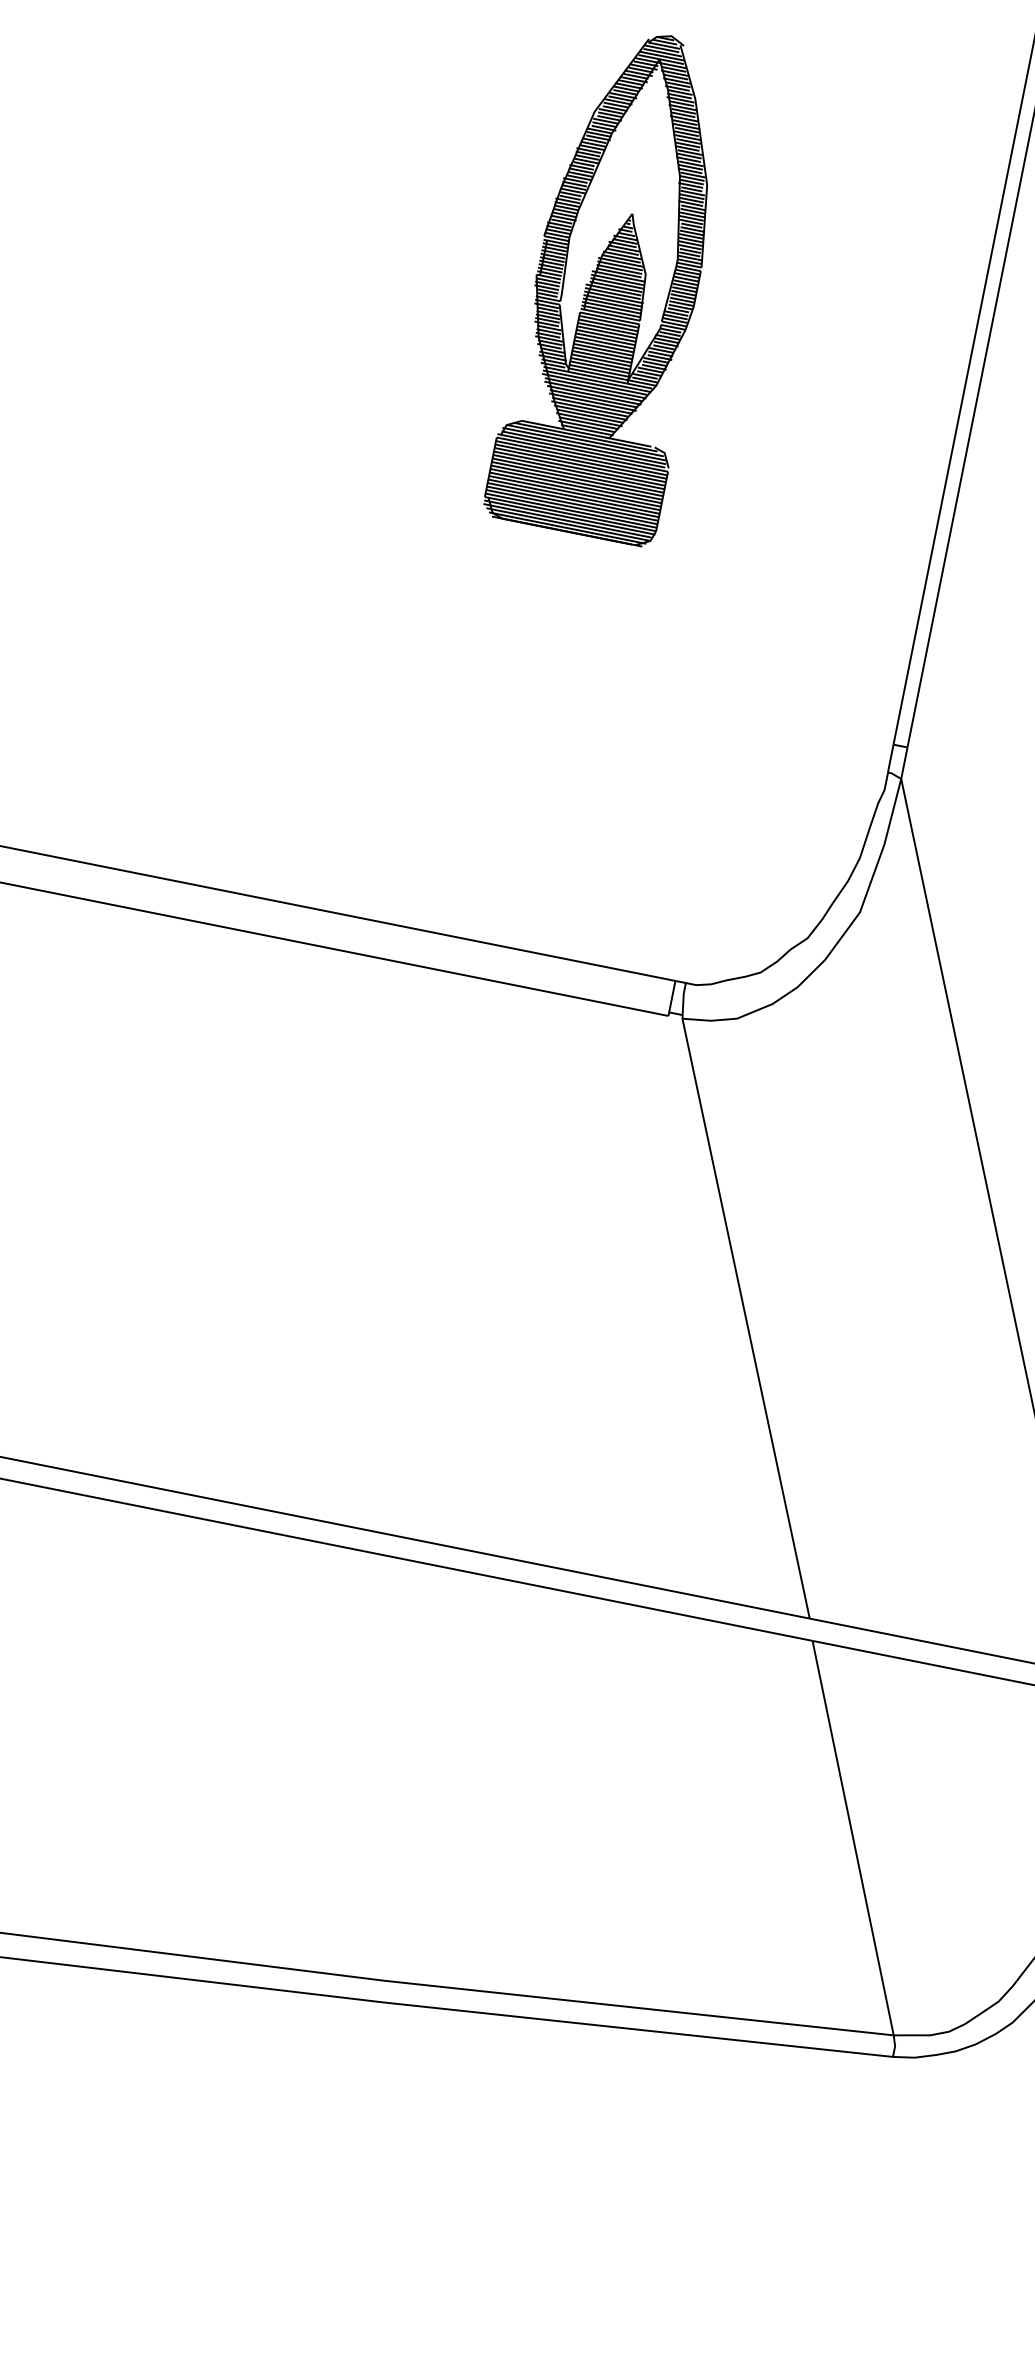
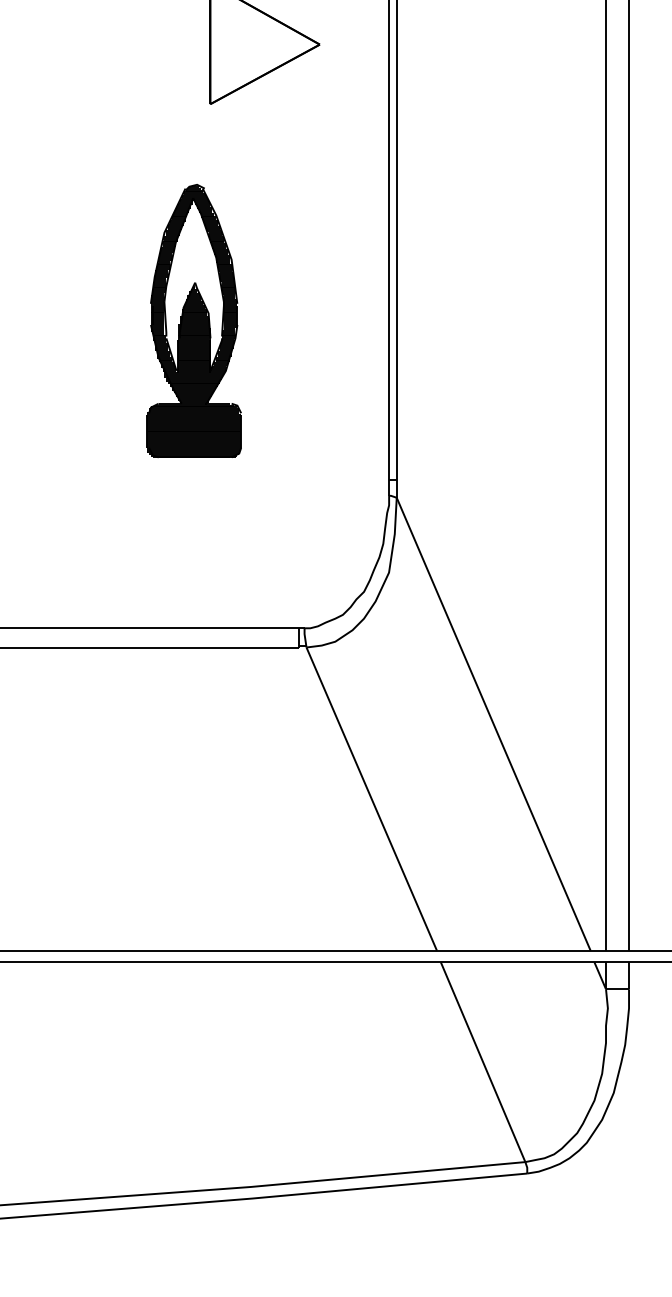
part: (615, 282) -> (193, 320), moved

